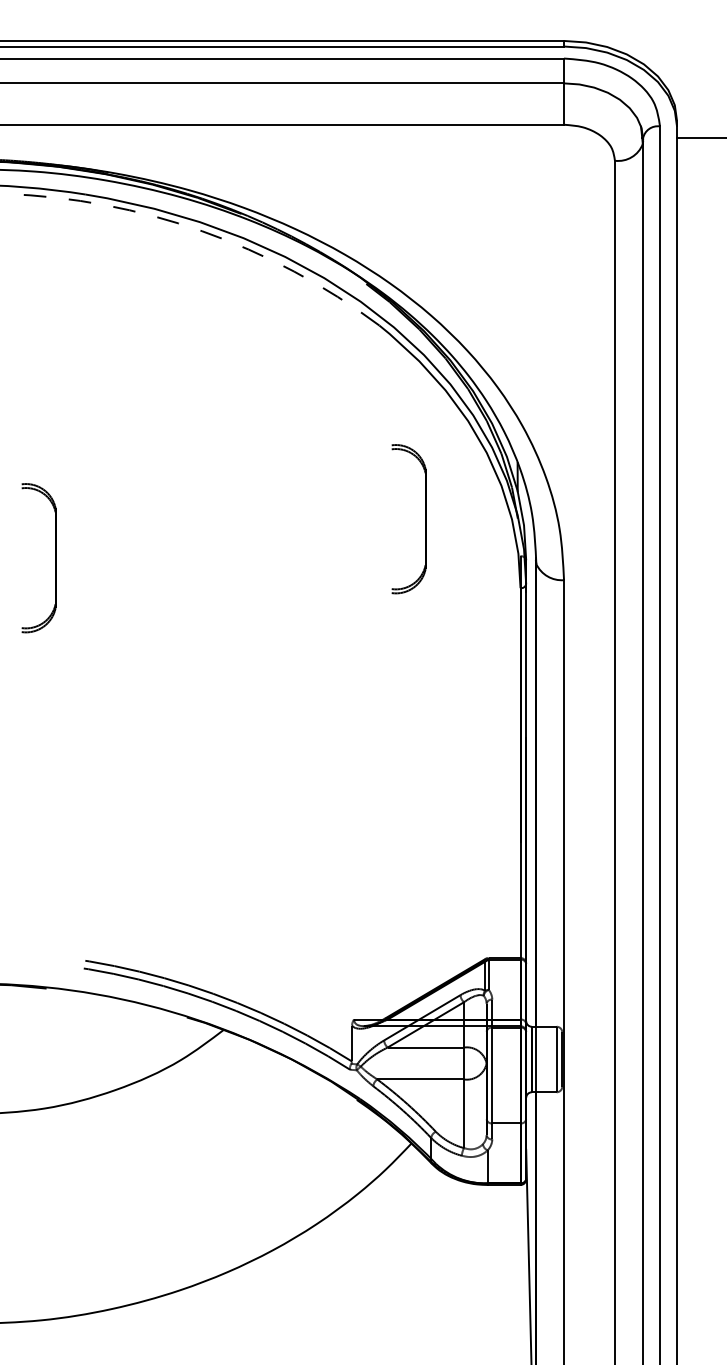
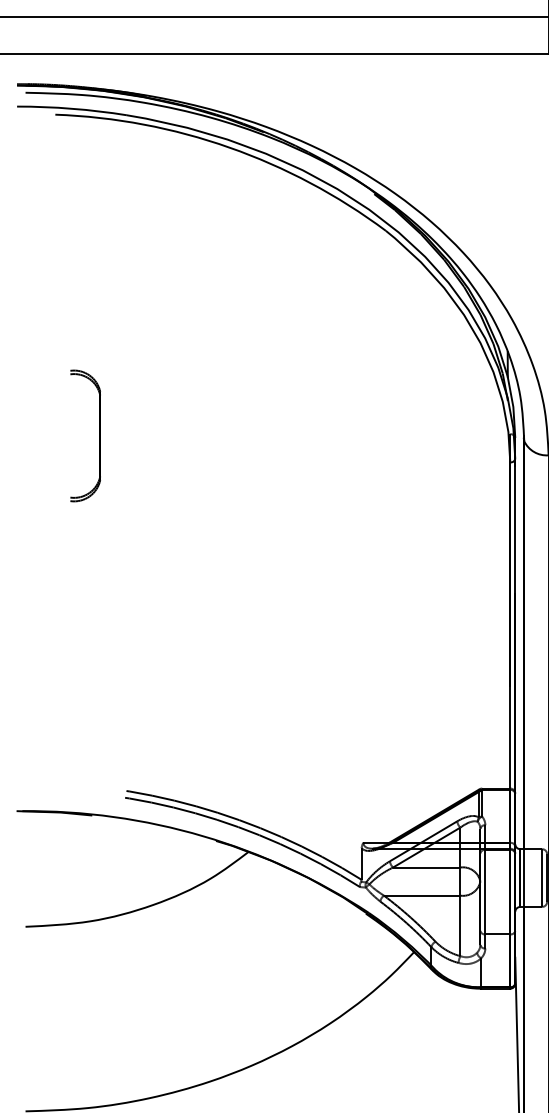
arc: (202, 231) -> (229, 147), dashed -> solid
part: (425, 519) -> (426, 401), removed

